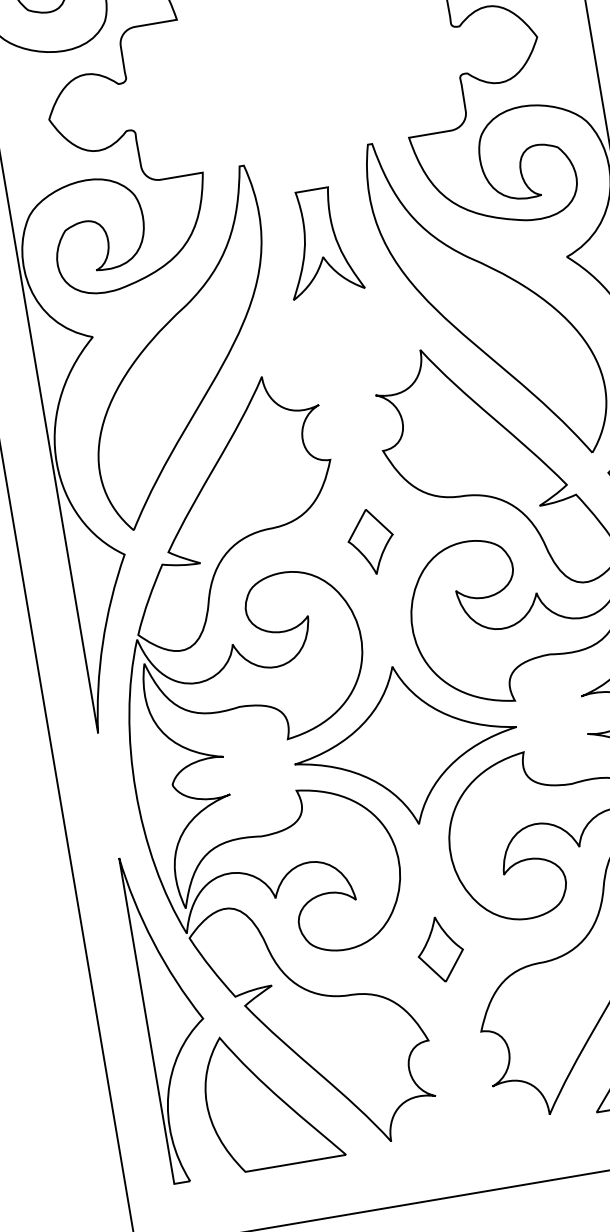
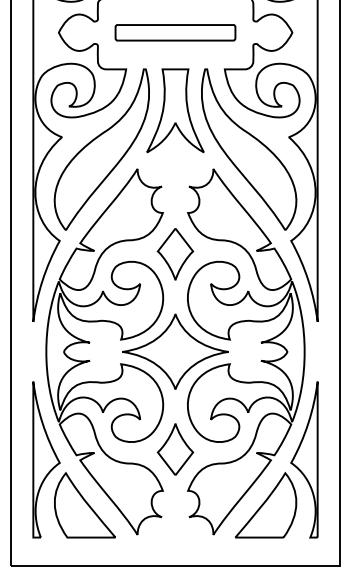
part: (292, 78) -> (175, 32), added
part: (320, 241) -> (175, 110), size x1.67
part: (371, 542) -> (175, 254), size x1.67
part: (440, 949) -> (175, 449), size x1.67

